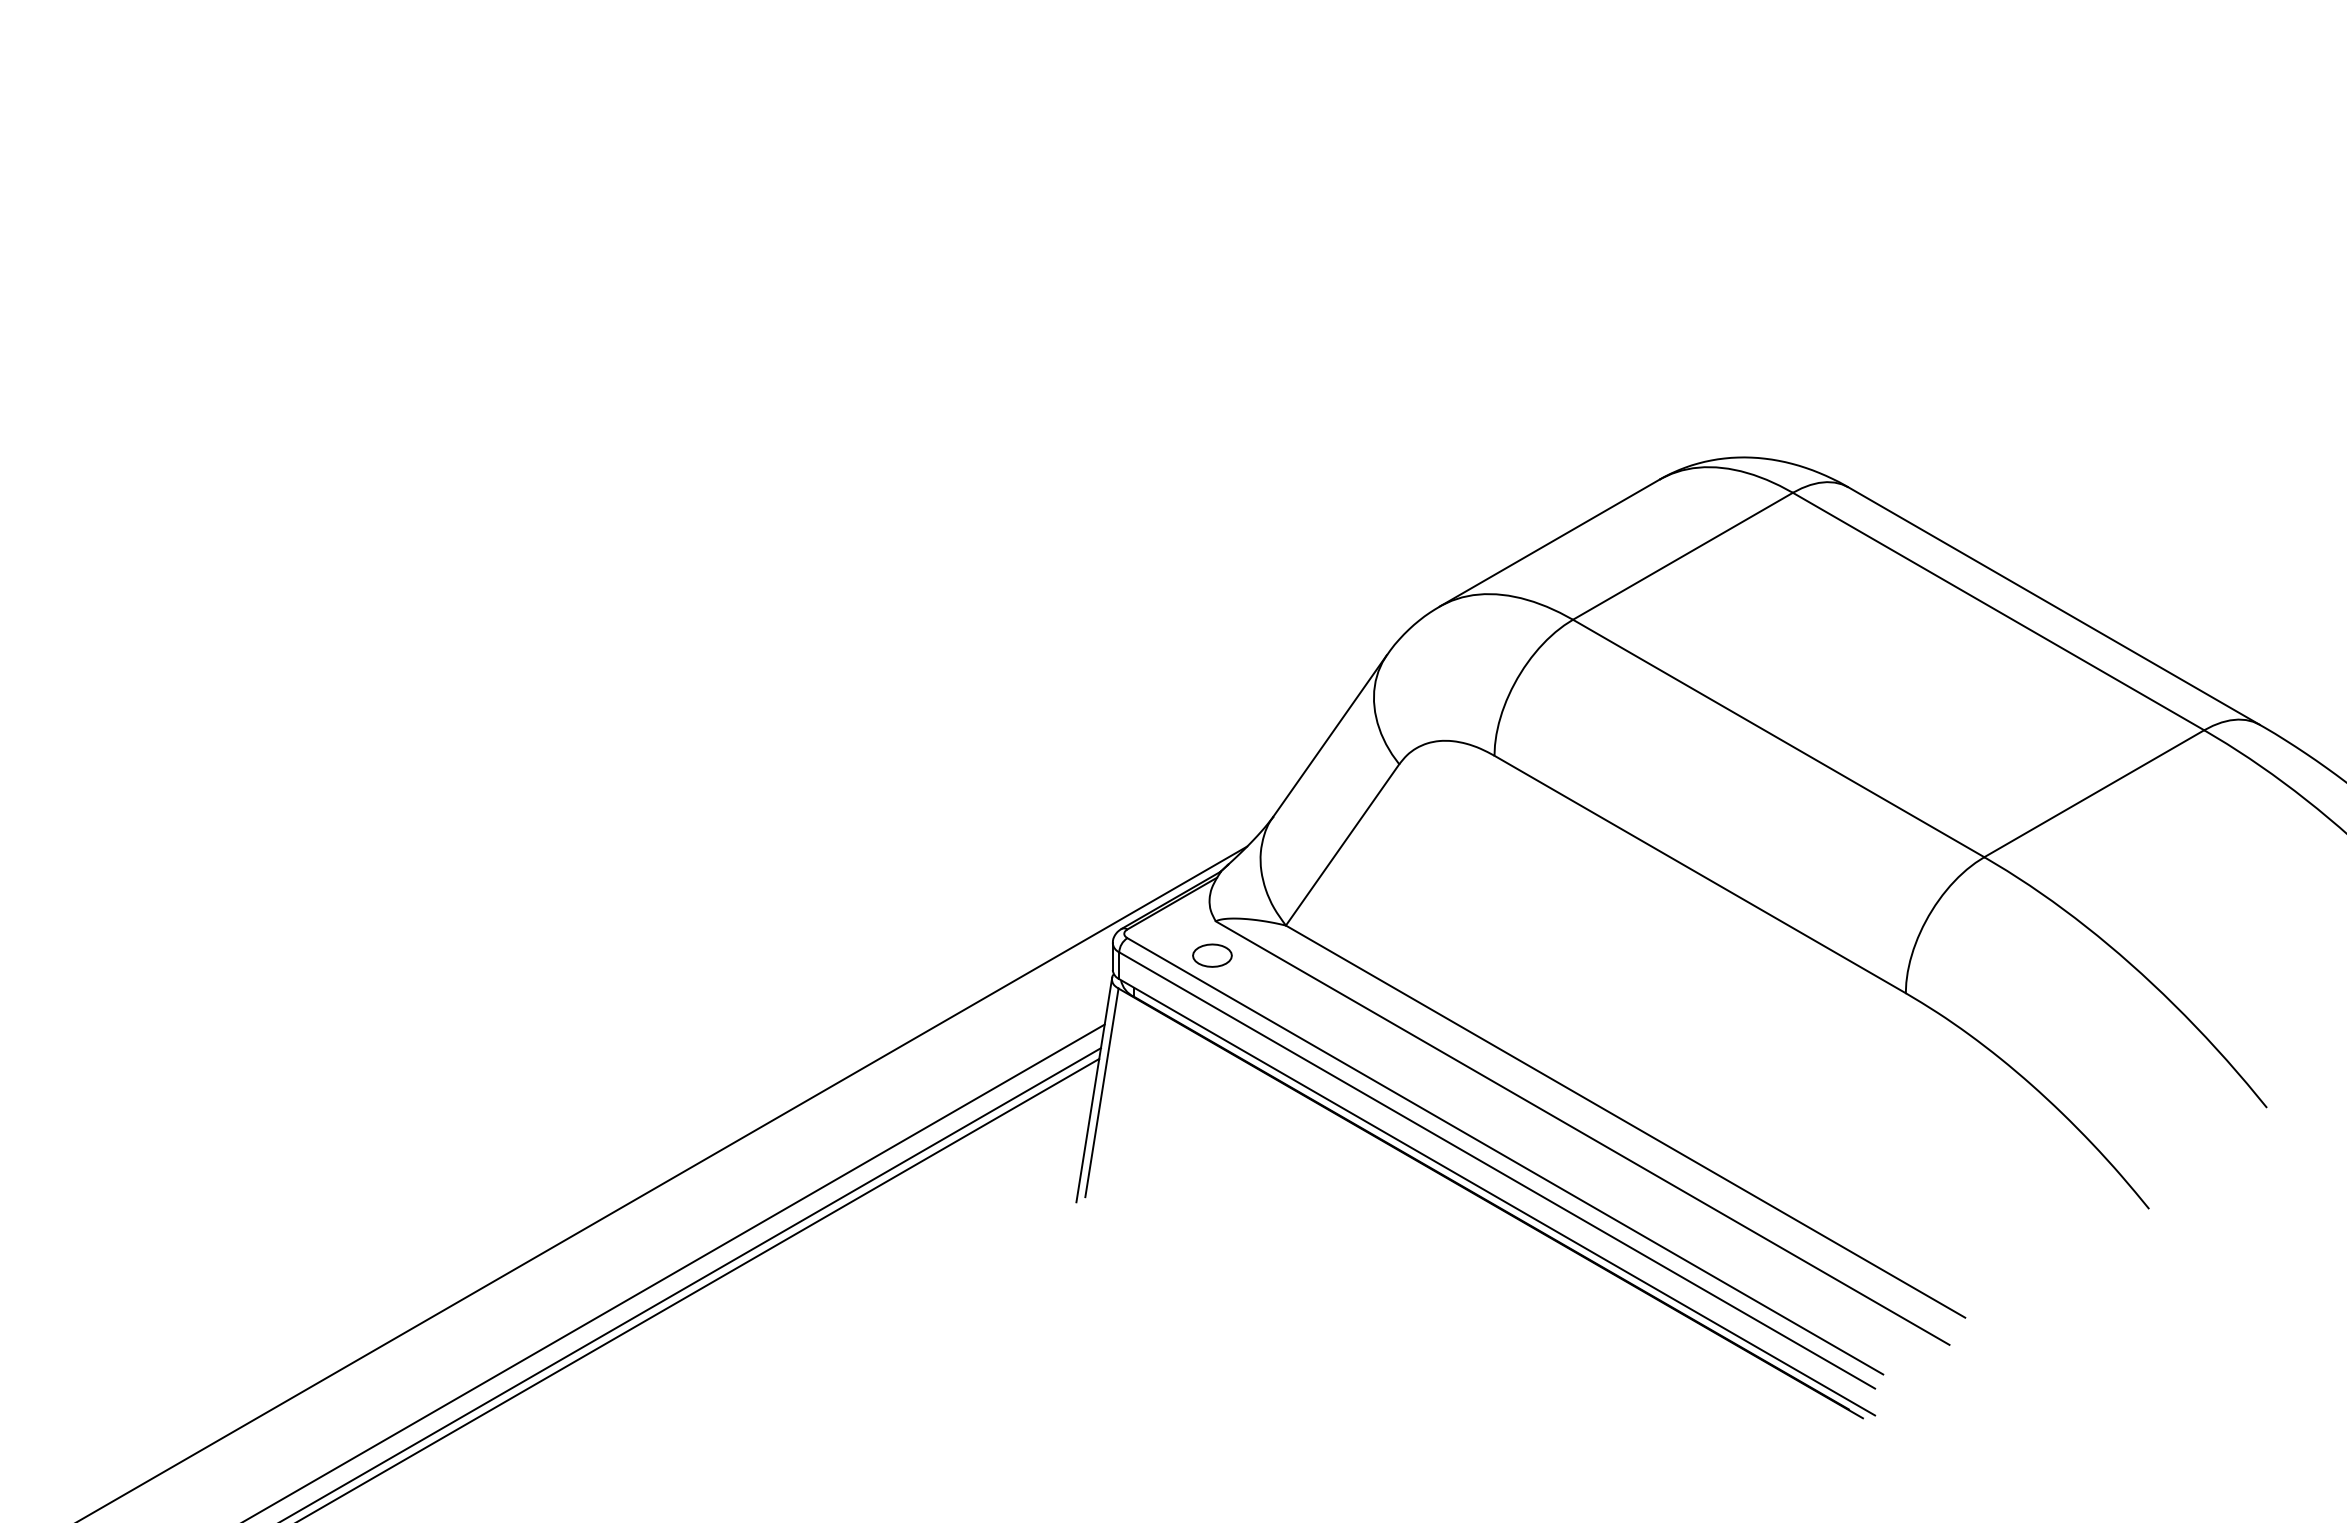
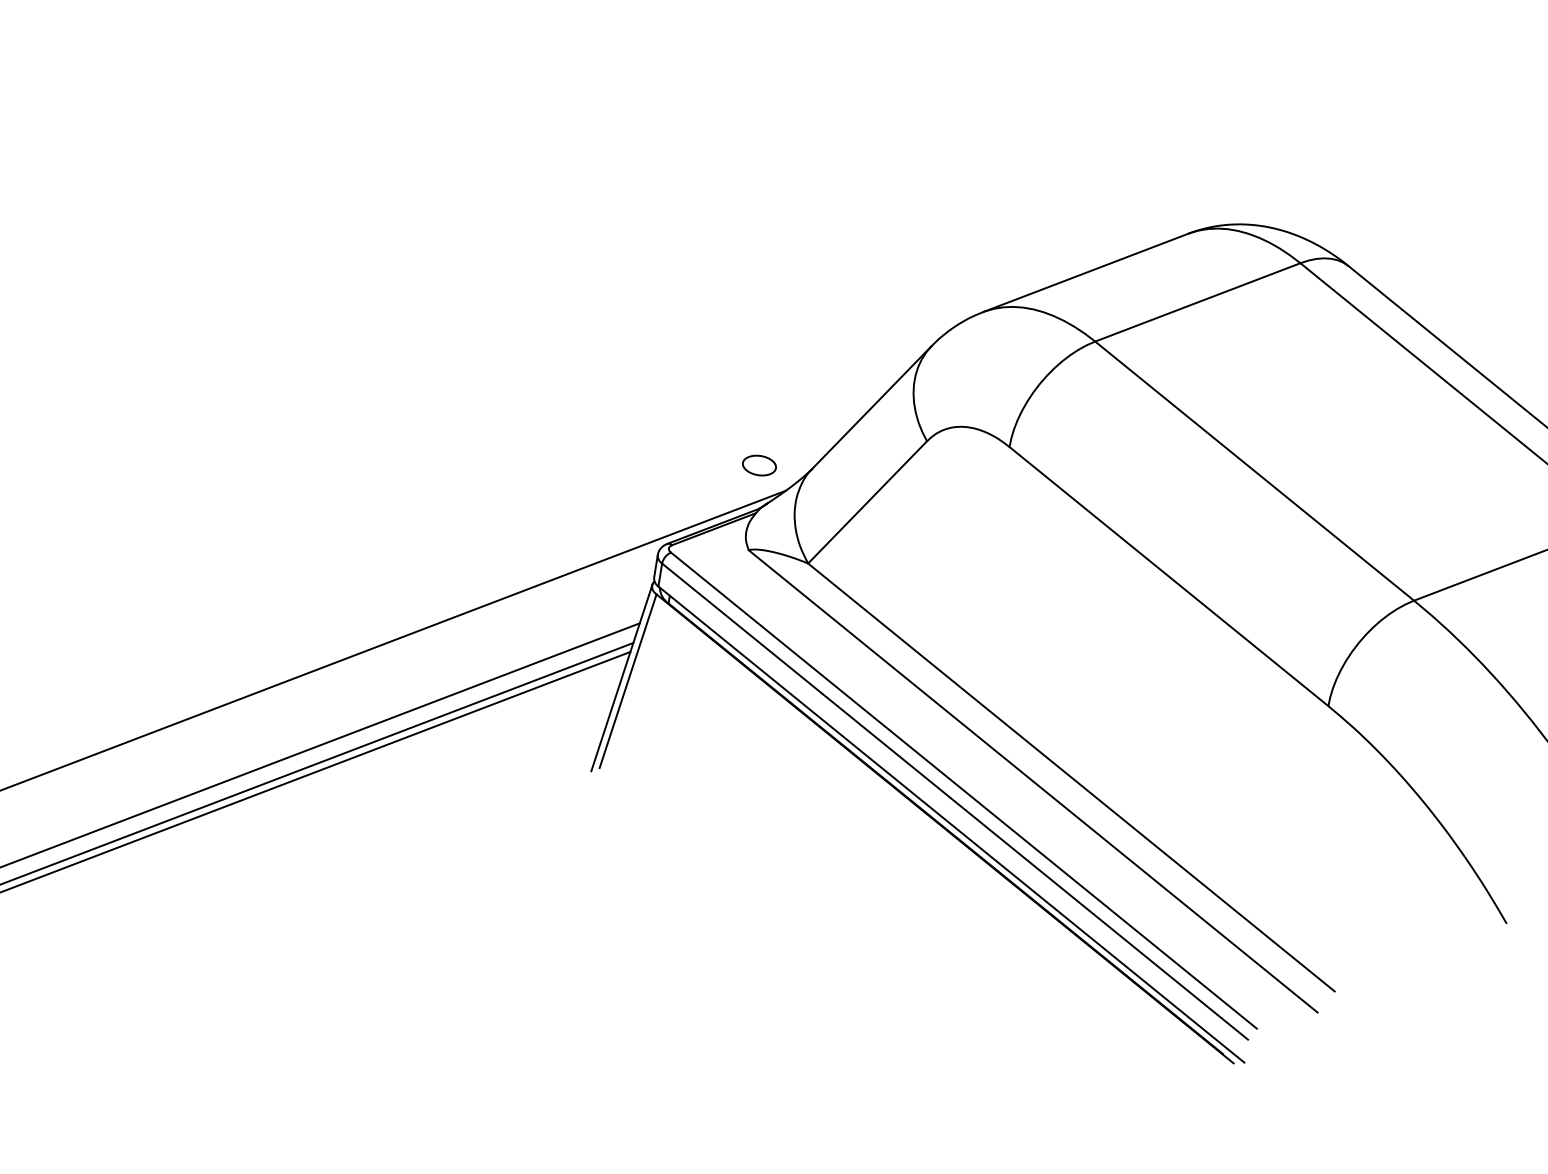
part: (1212, 955) -> (759, 465), moved

